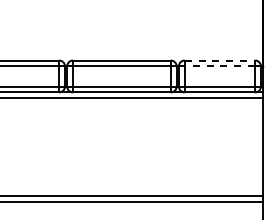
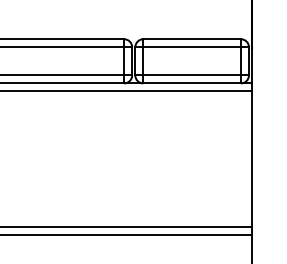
line: (220, 60) -> (192, 39), dashed -> solid
line: (219, 66) -> (191, 47), dashed -> solid

